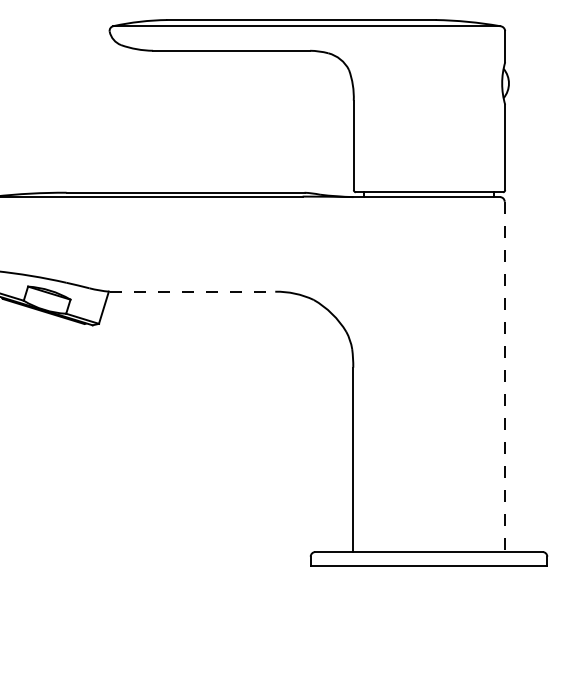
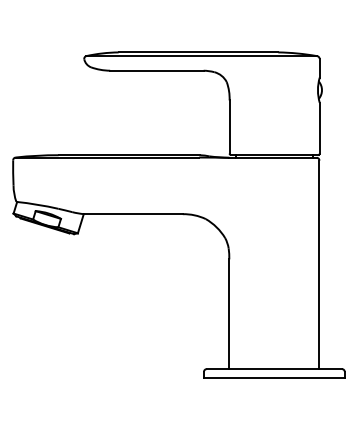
line: (194, 292) -> (134, 214), dashed -> solid
line: (504, 377) -> (319, 265), dashed -> solid

